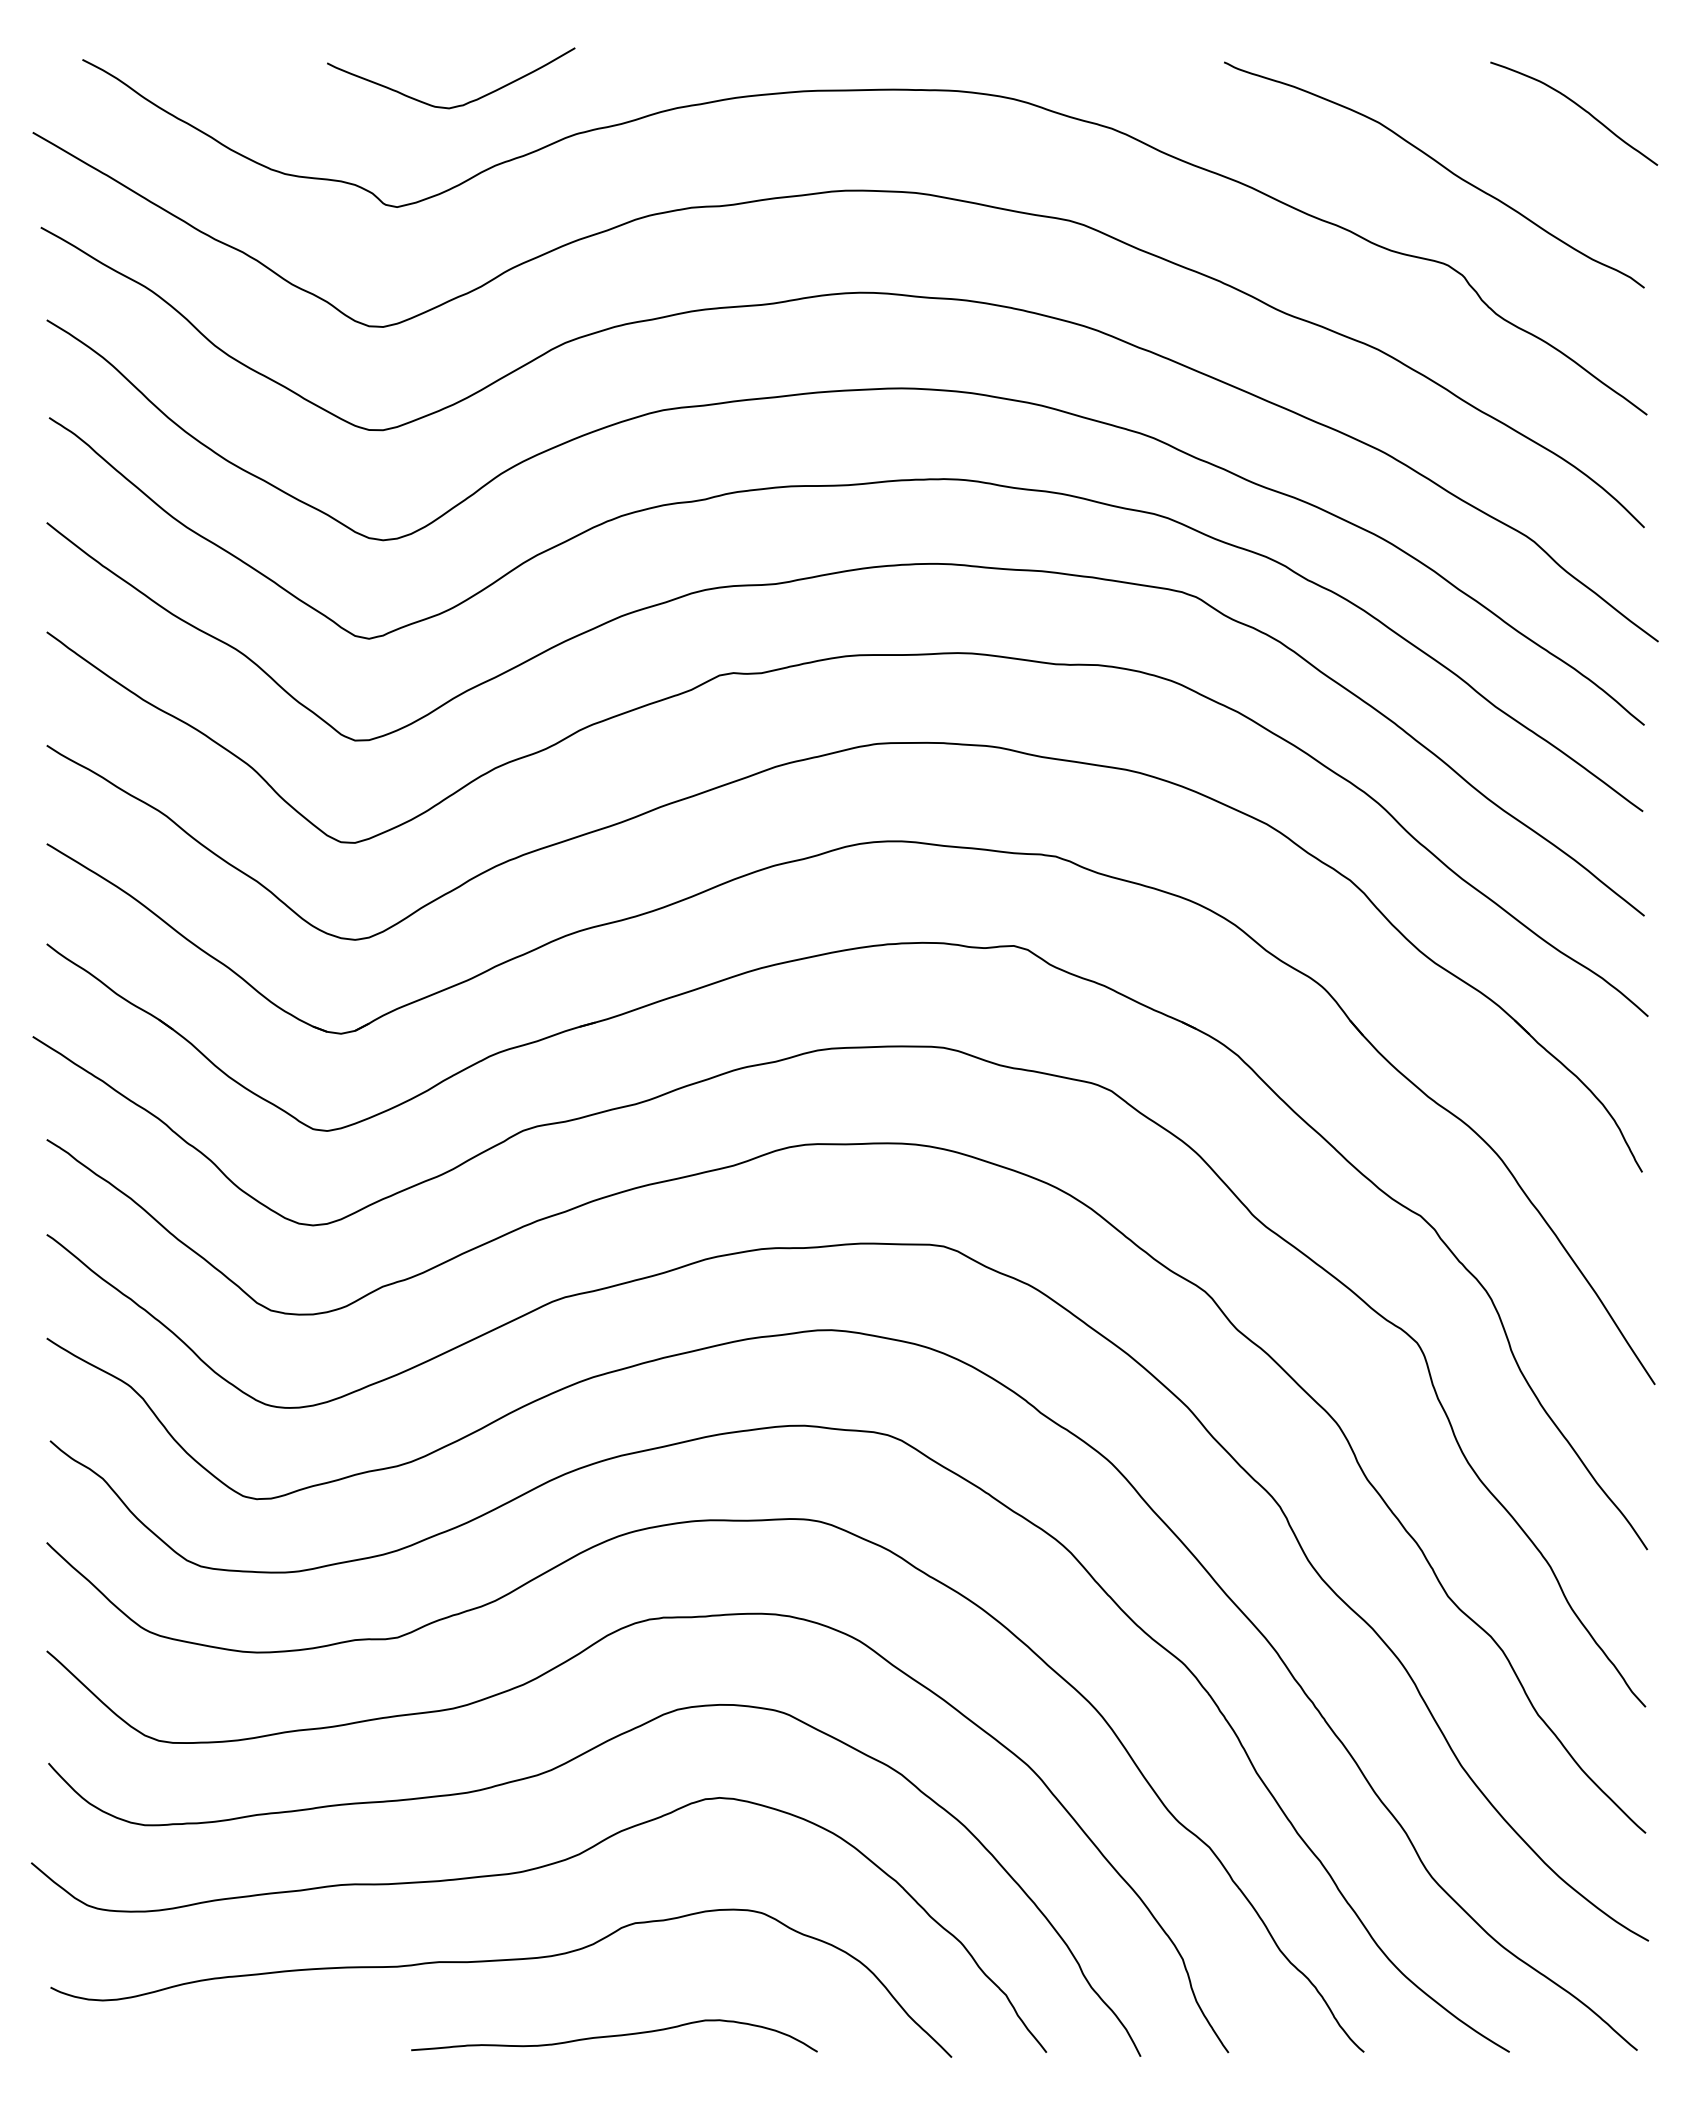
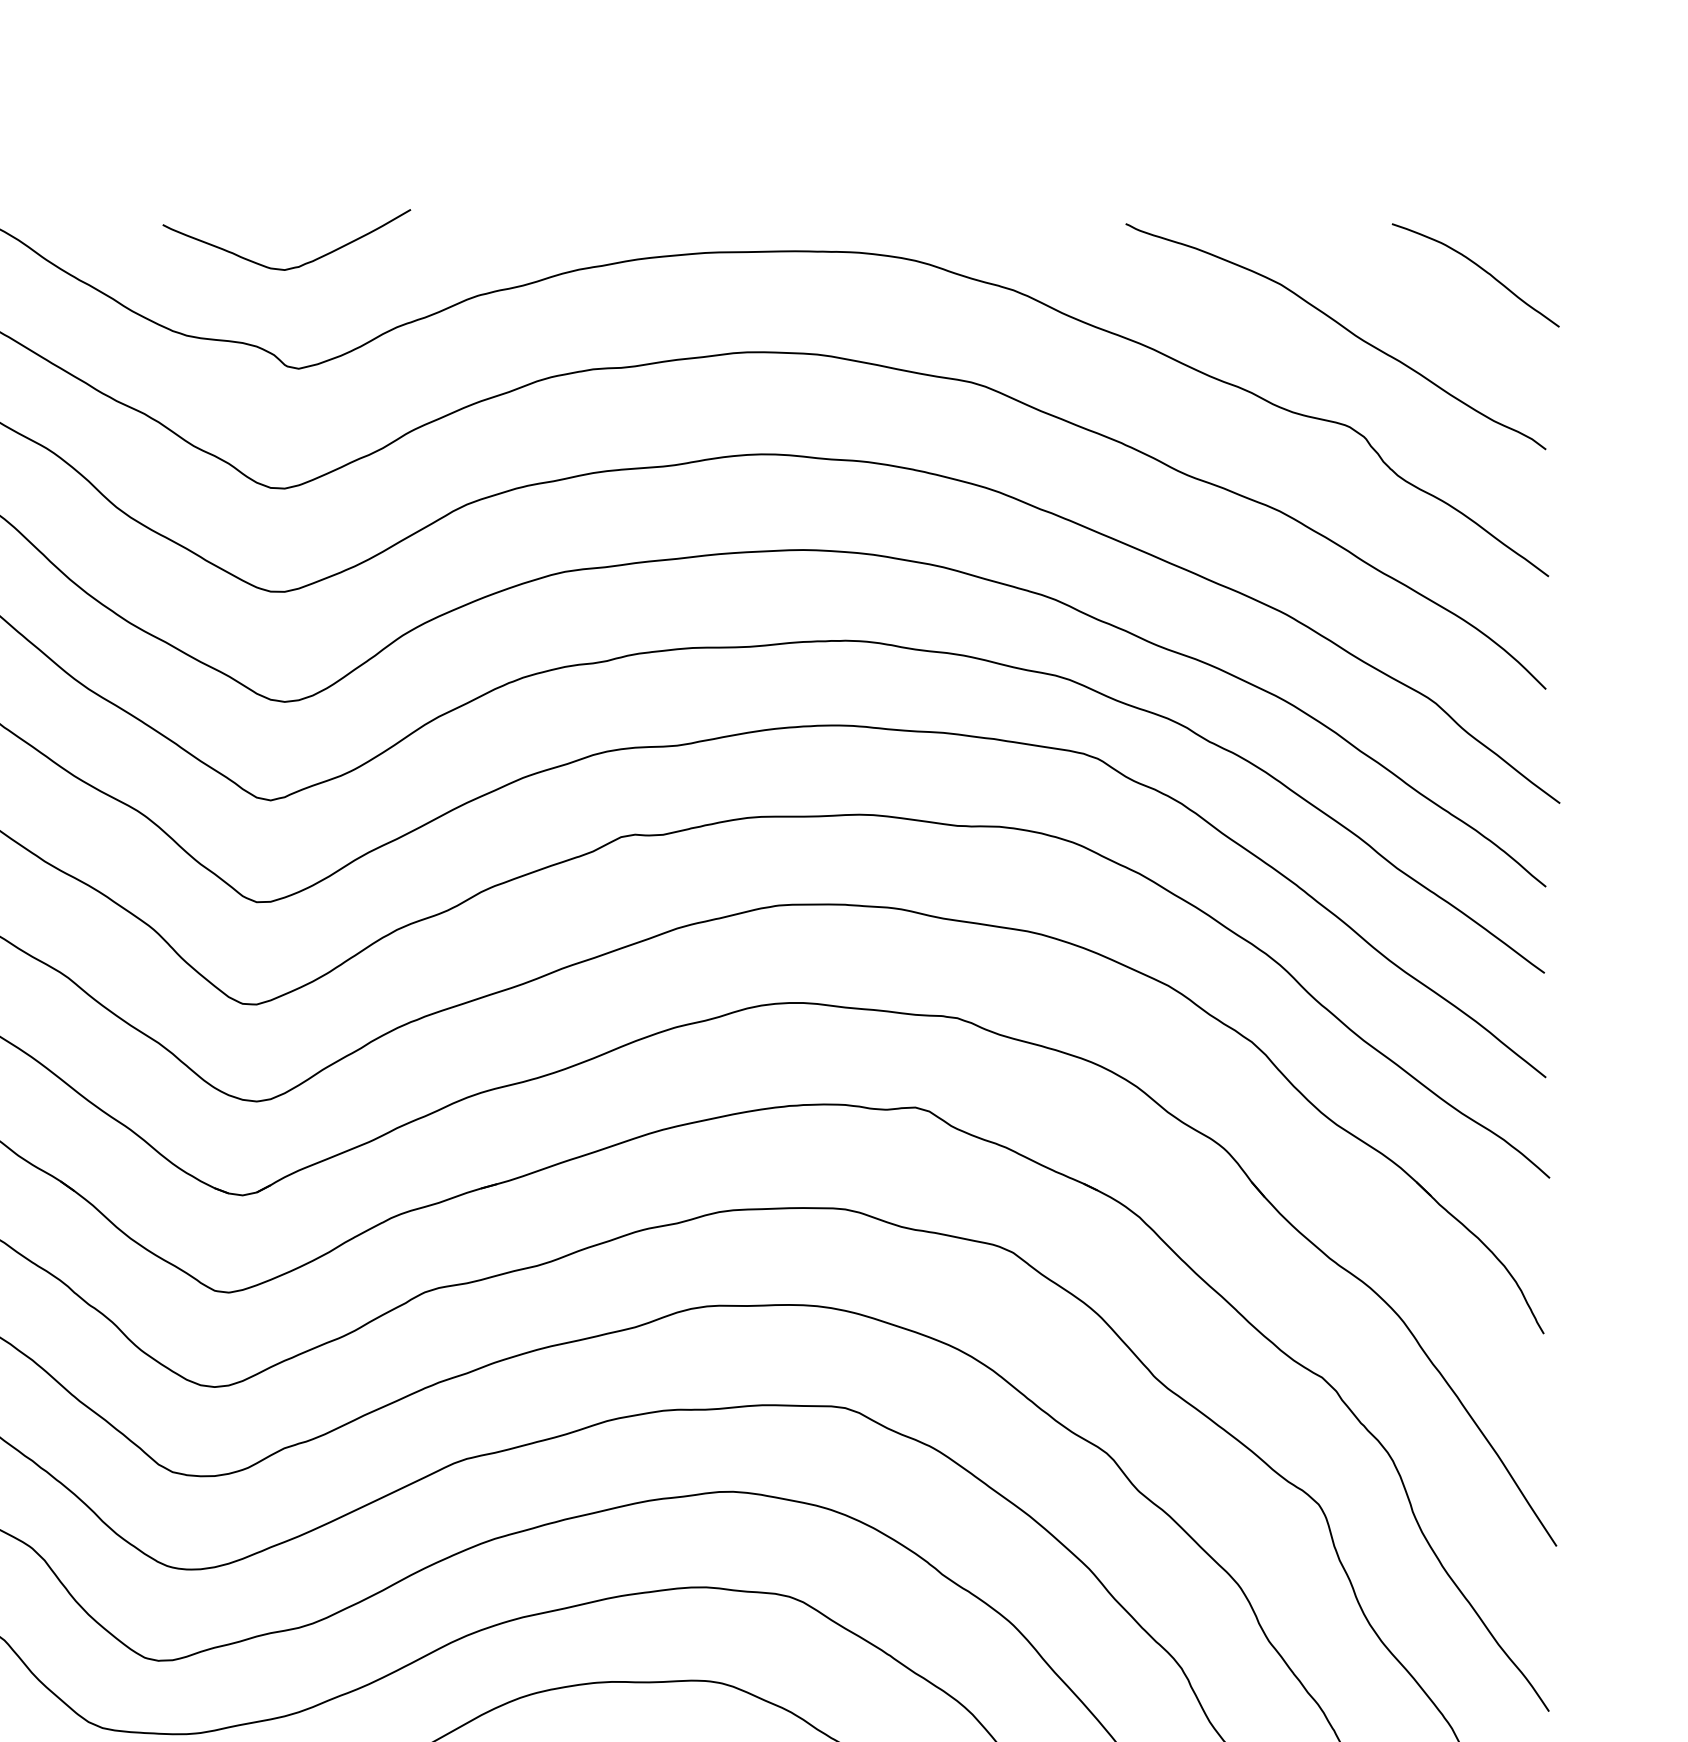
curve: (456, 105) -> (292, 267), moved

